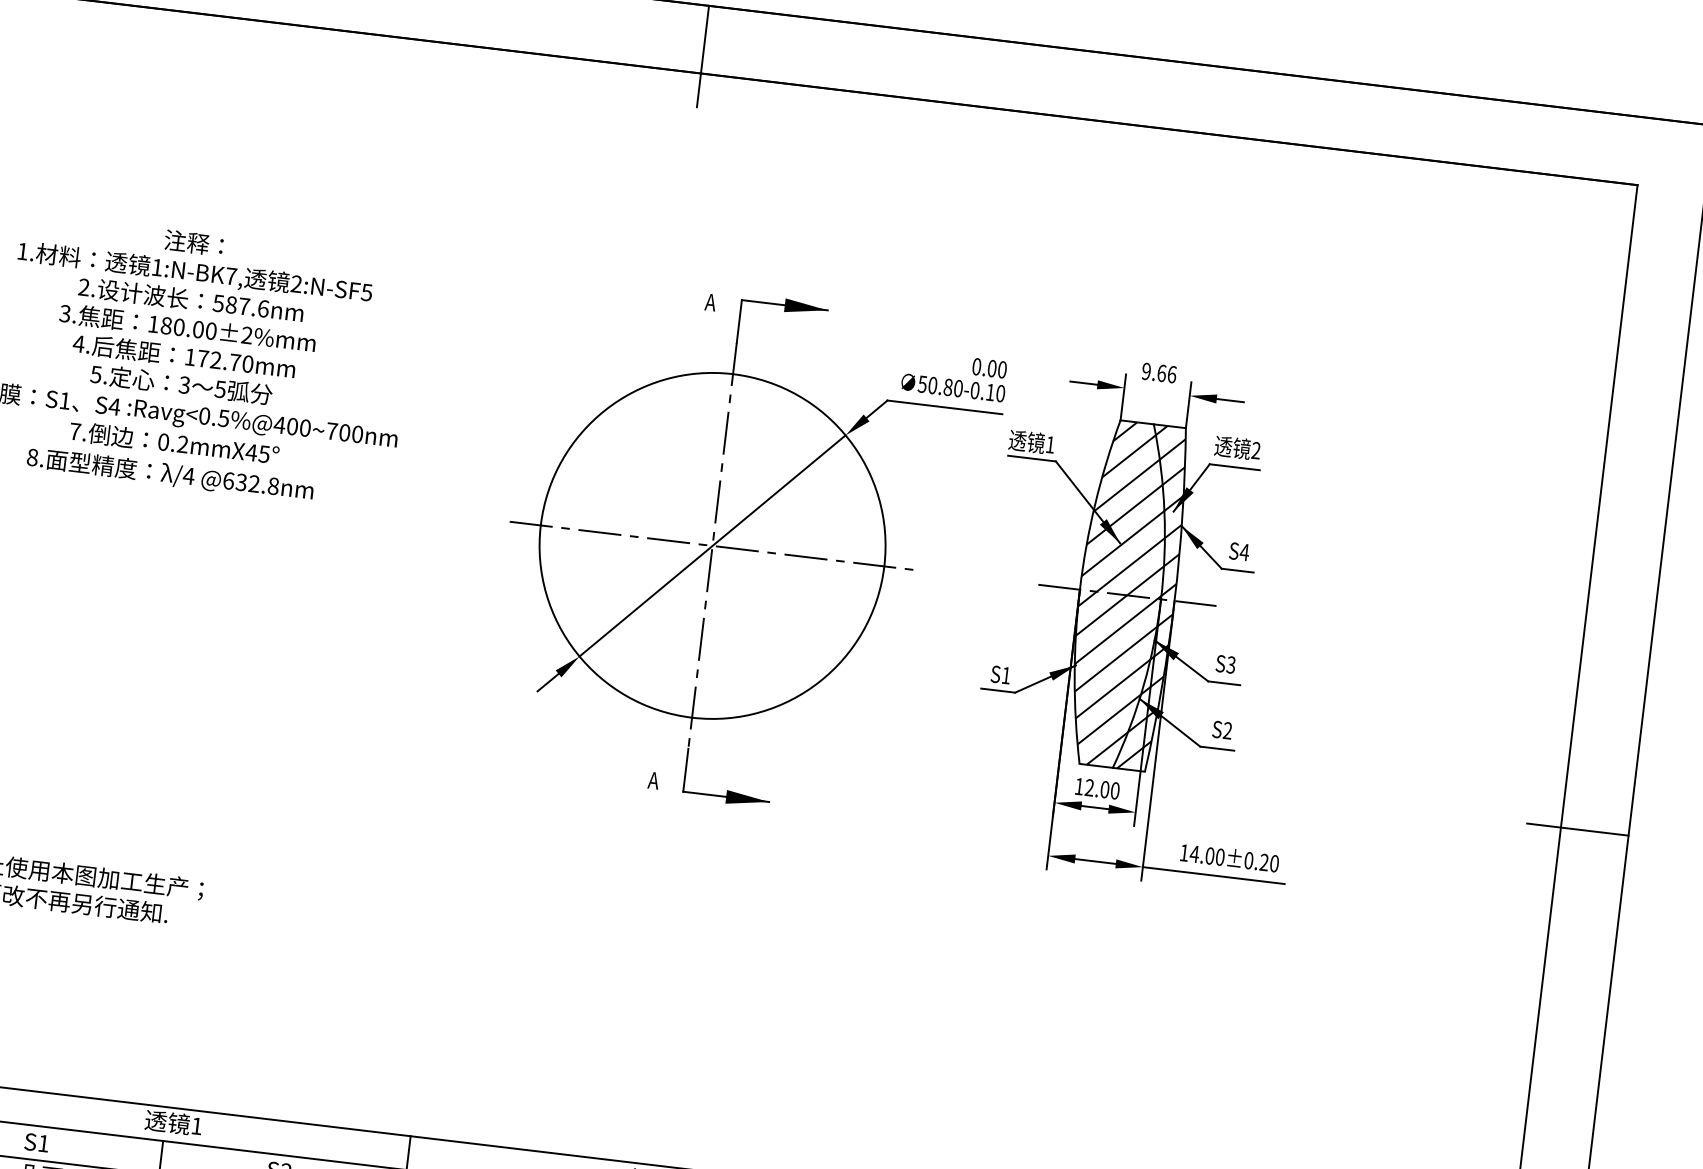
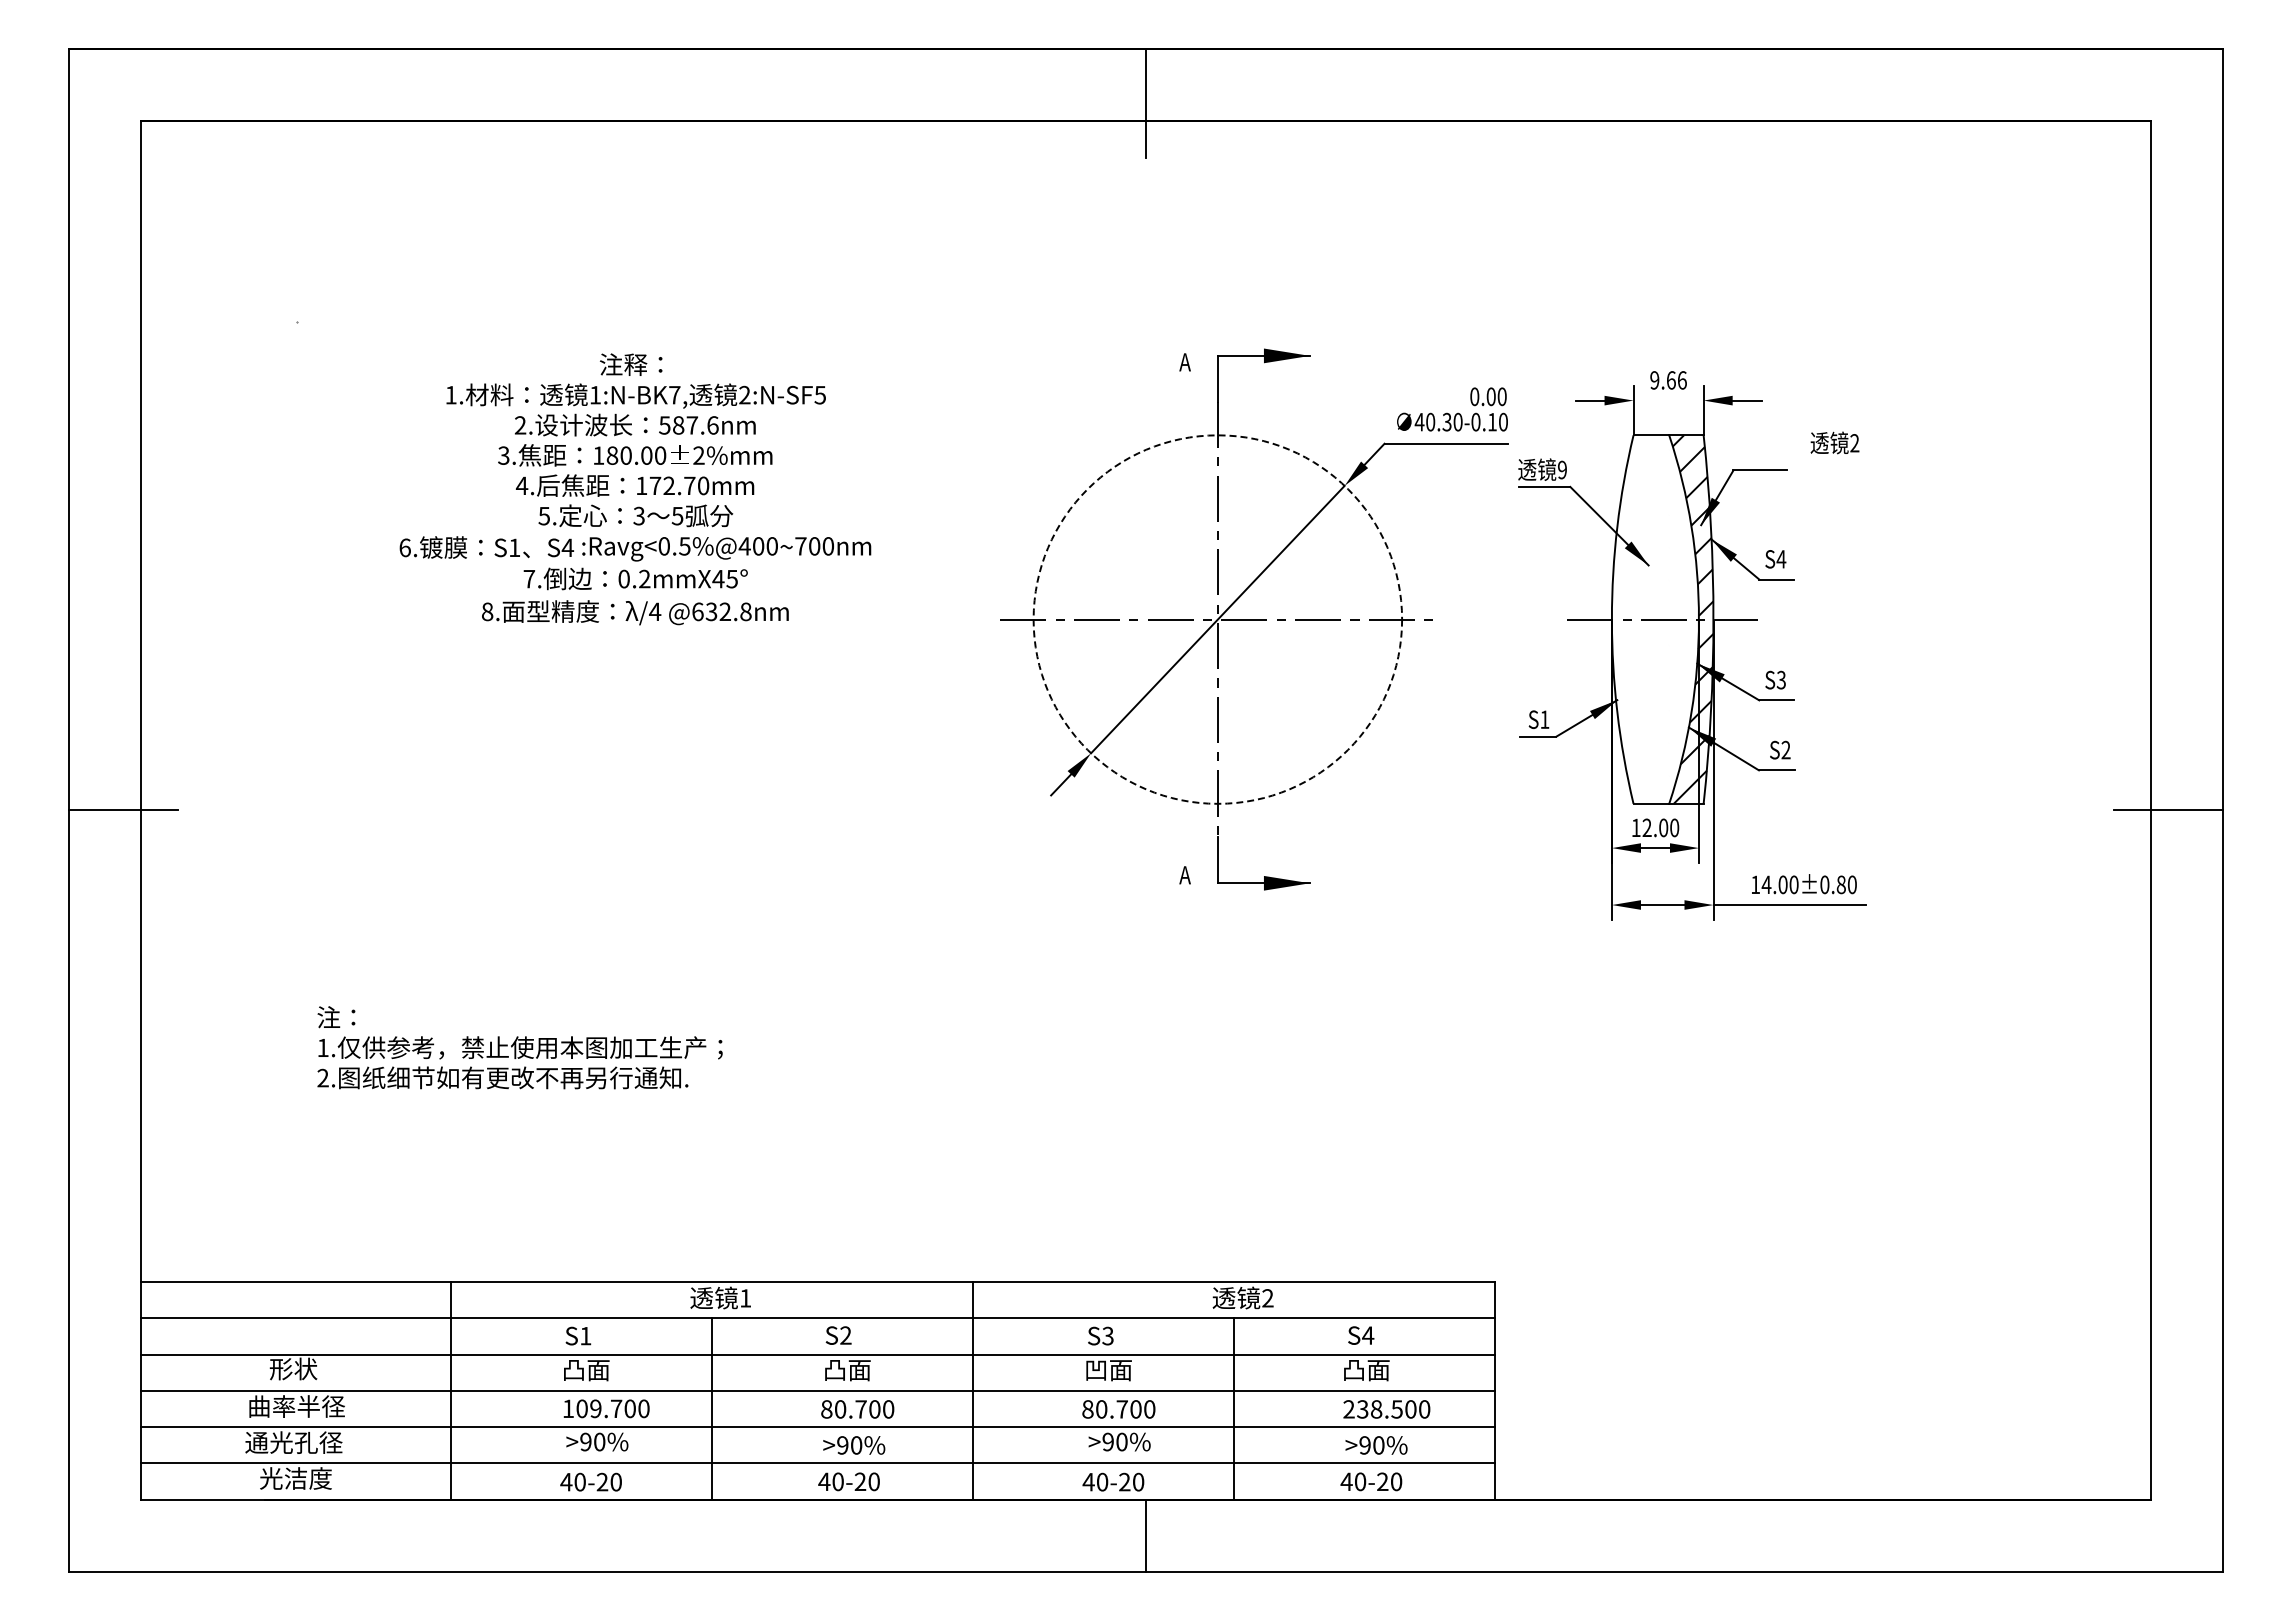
text: (934, 386) -> (1432, 422), 50.80 -> 40.30
text: (1050, 444) -> (1562, 469), 1 -> 9
text: (1237, 447) -> (1834, 442), moved
circle: (712, 545) -> (1217, 619), solid -> dashed
hatch: (1120, 594) -> (1655, 619), removed
text: (1263, 862) -> (1840, 884), 14.00±0.20 -> 14.00±0.80

